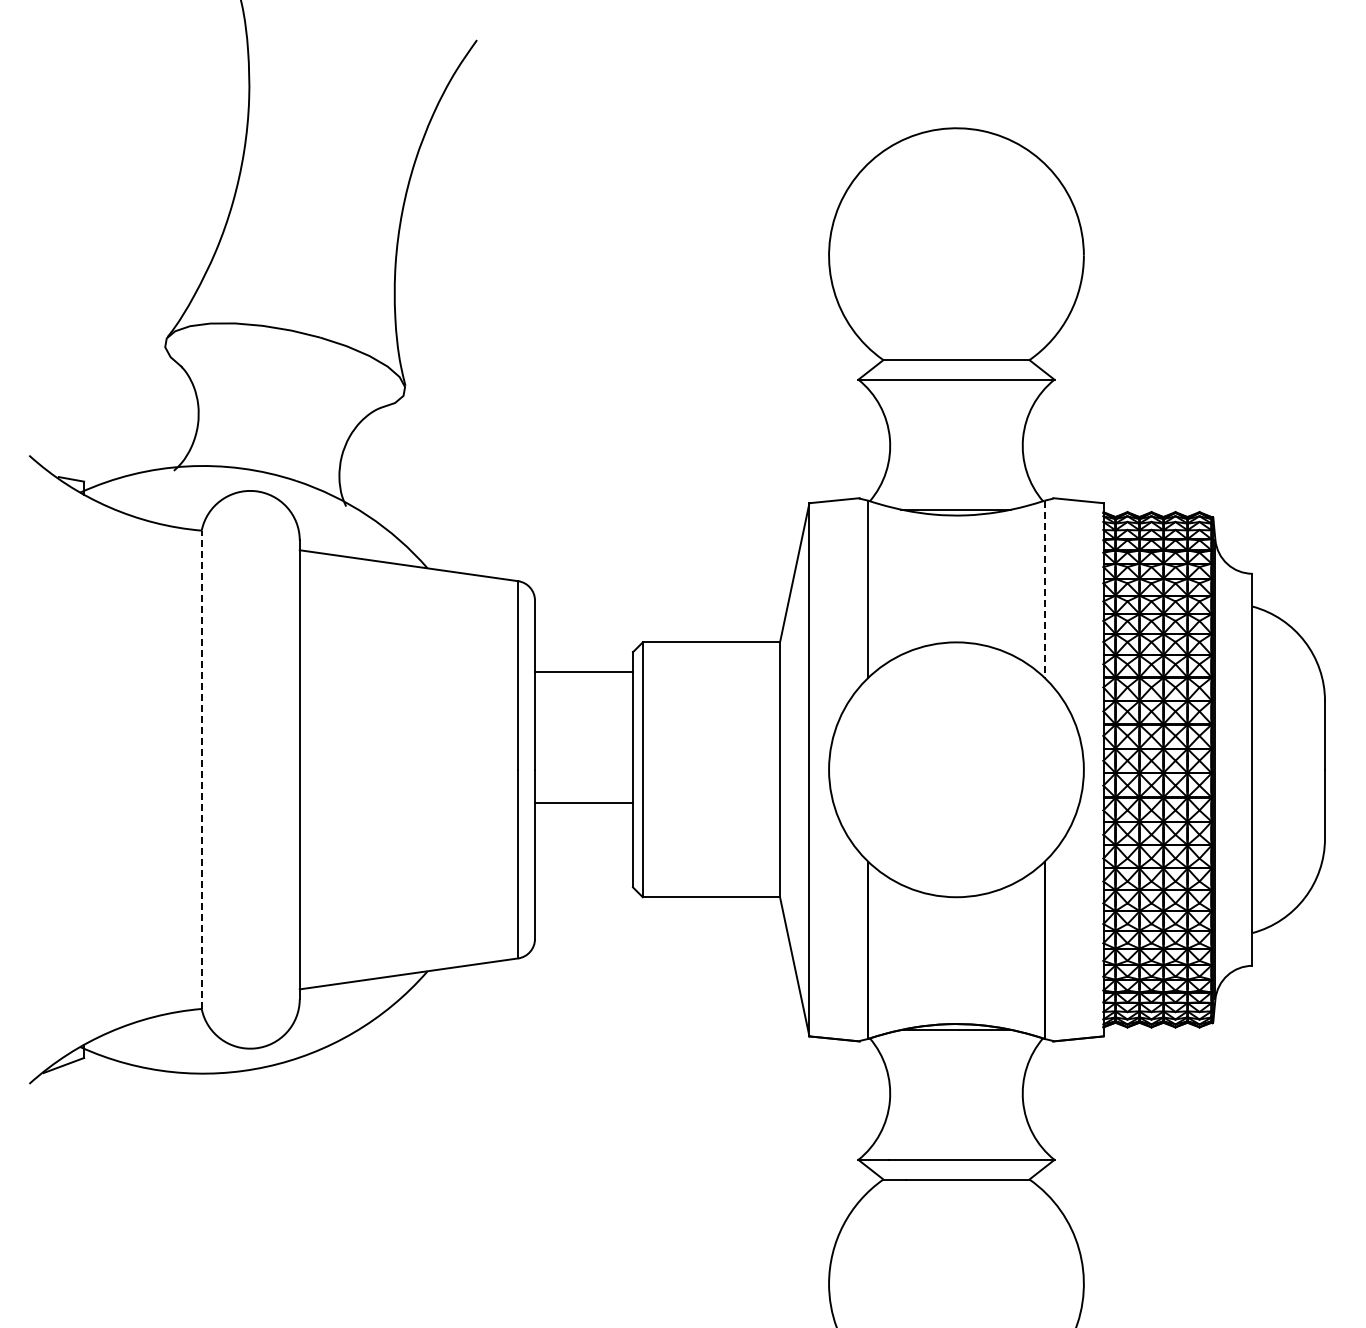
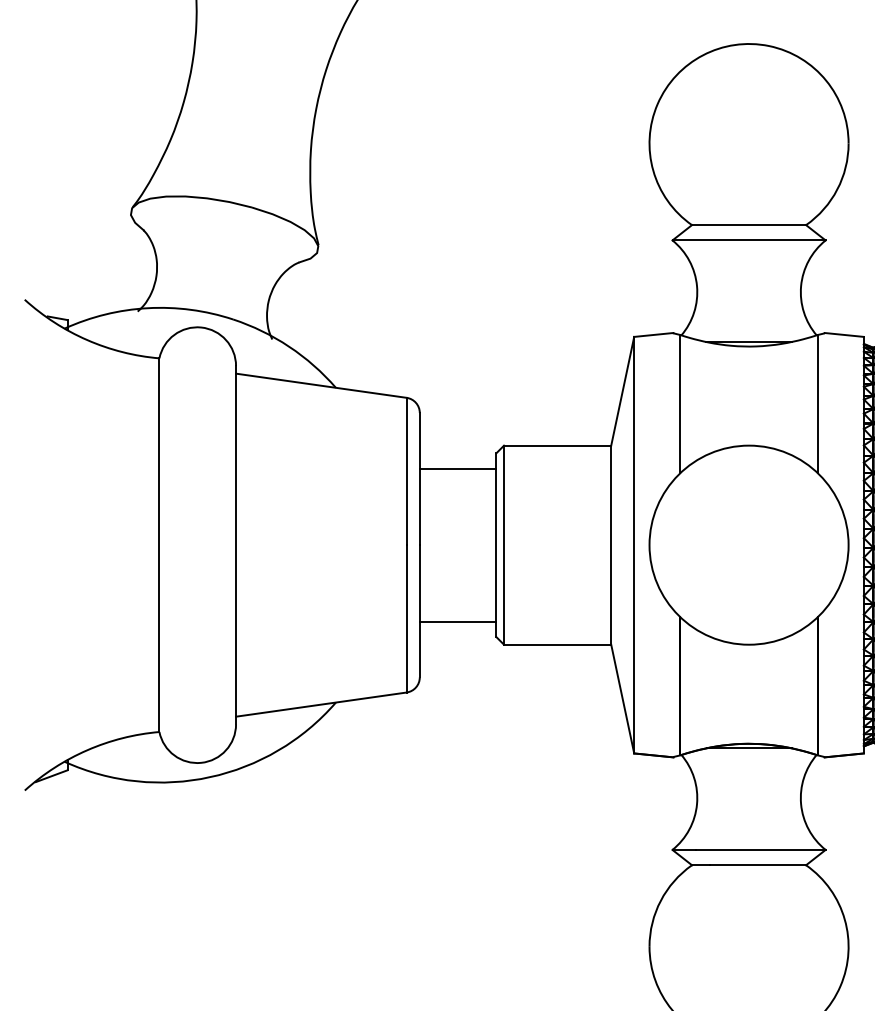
line: (1044, 589) -> (817, 404), dashed -> solid
line: (201, 769) -> (159, 544), dashed -> solid
line: (584, 802) -> (458, 621), moved

